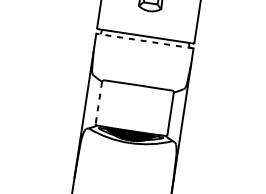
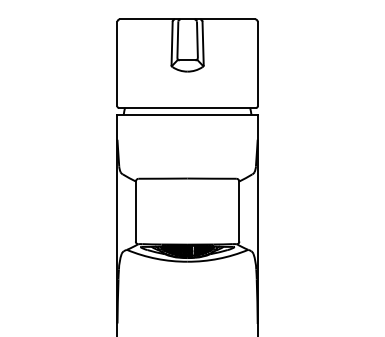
line: (144, 40) -> (187, 114), dashed -> solid
line: (98, 103) -> (135, 212), dashed -> solid

